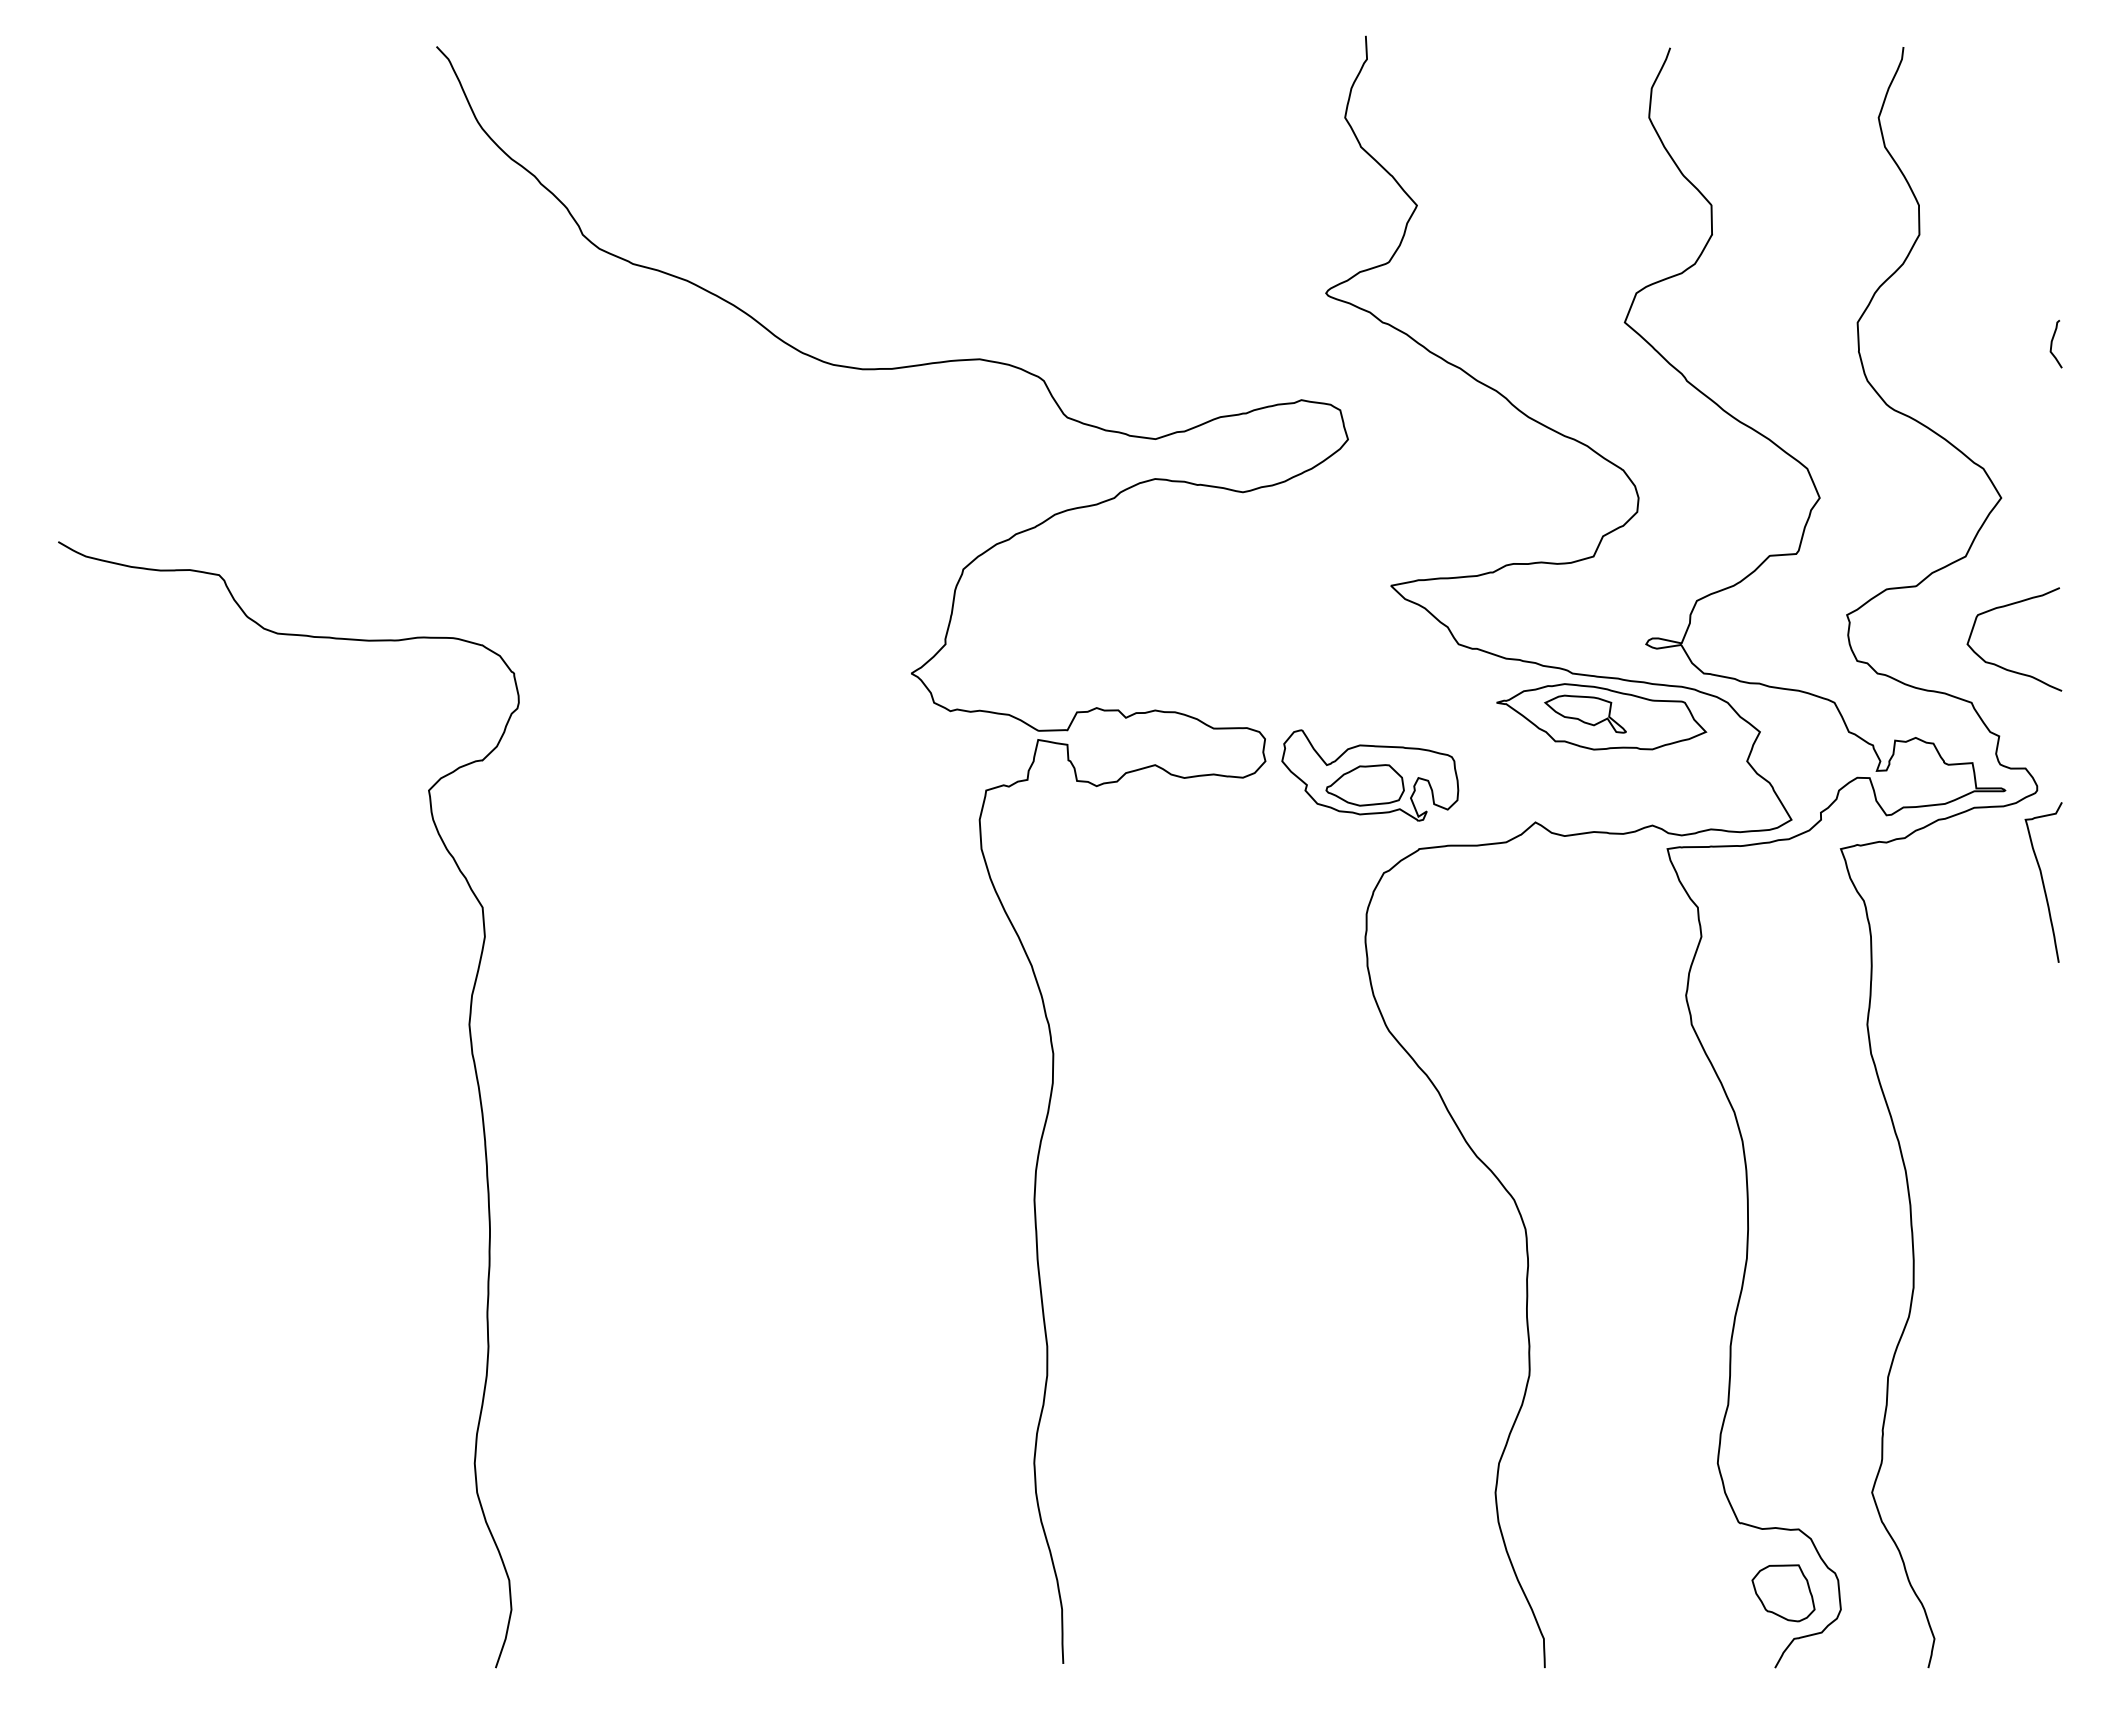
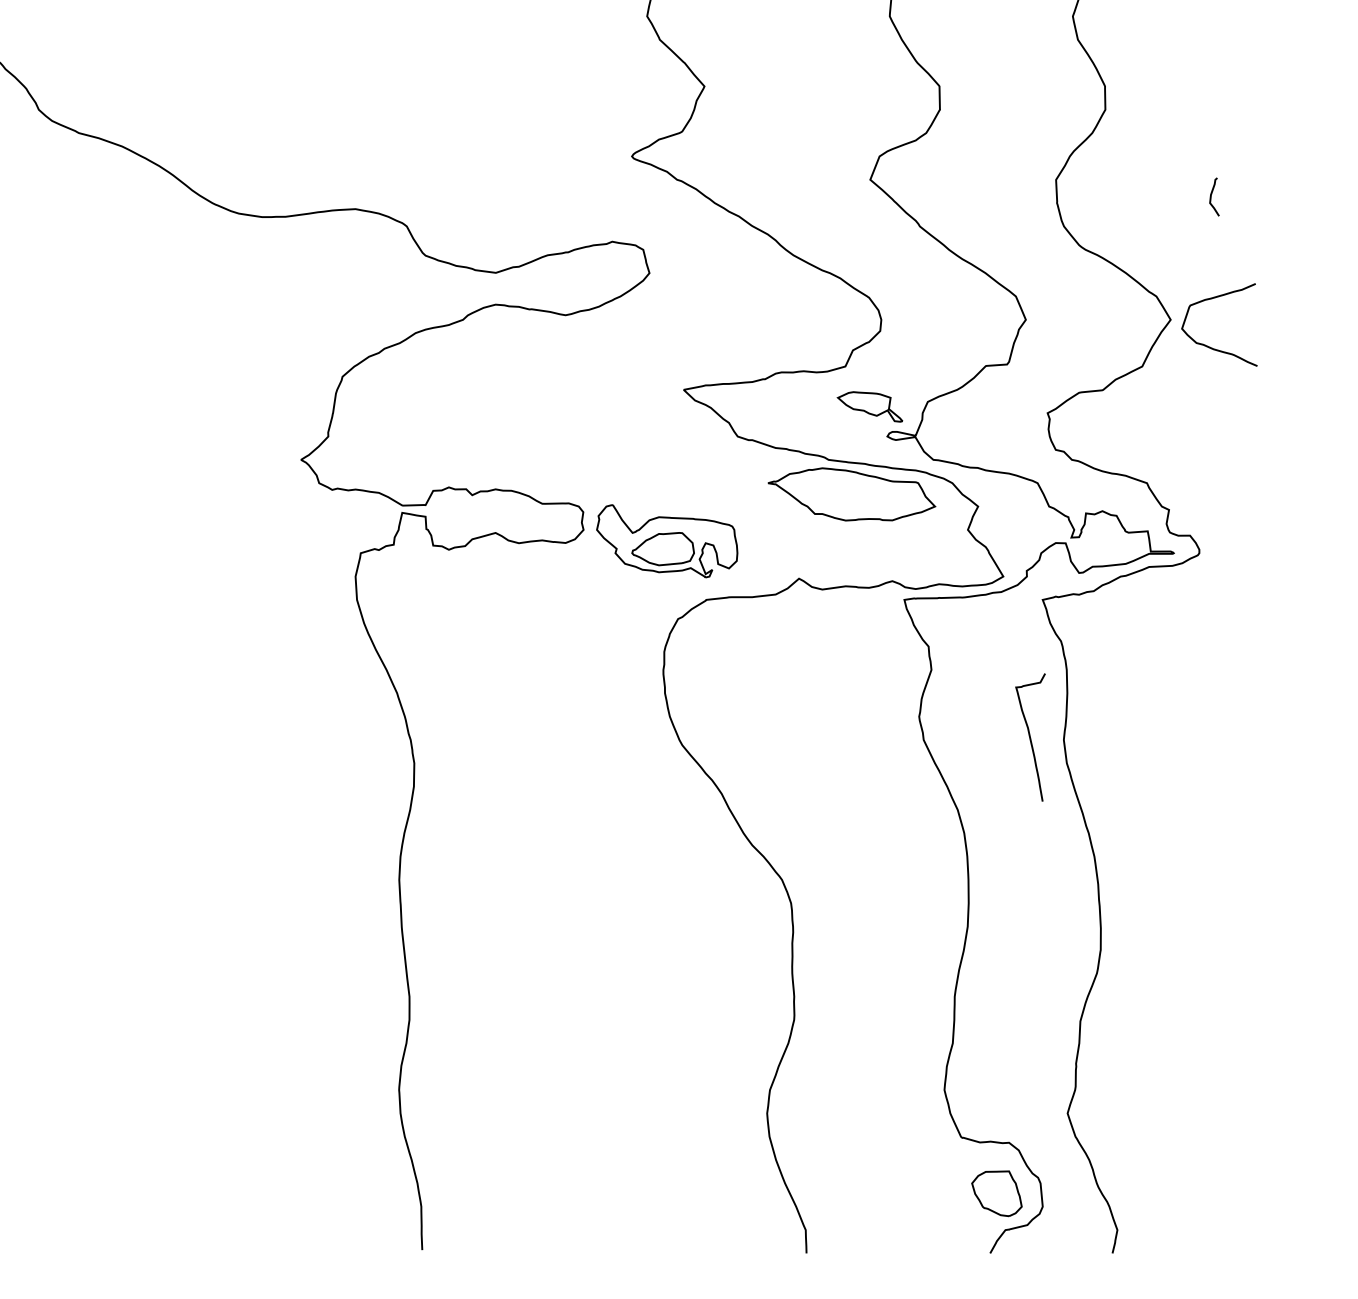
curve: (2004, 667) -> (1211, 347), moved
part: (1585, 713) -> (870, 406), moved
curve: (2043, 882) -> (1030, 737), moved

